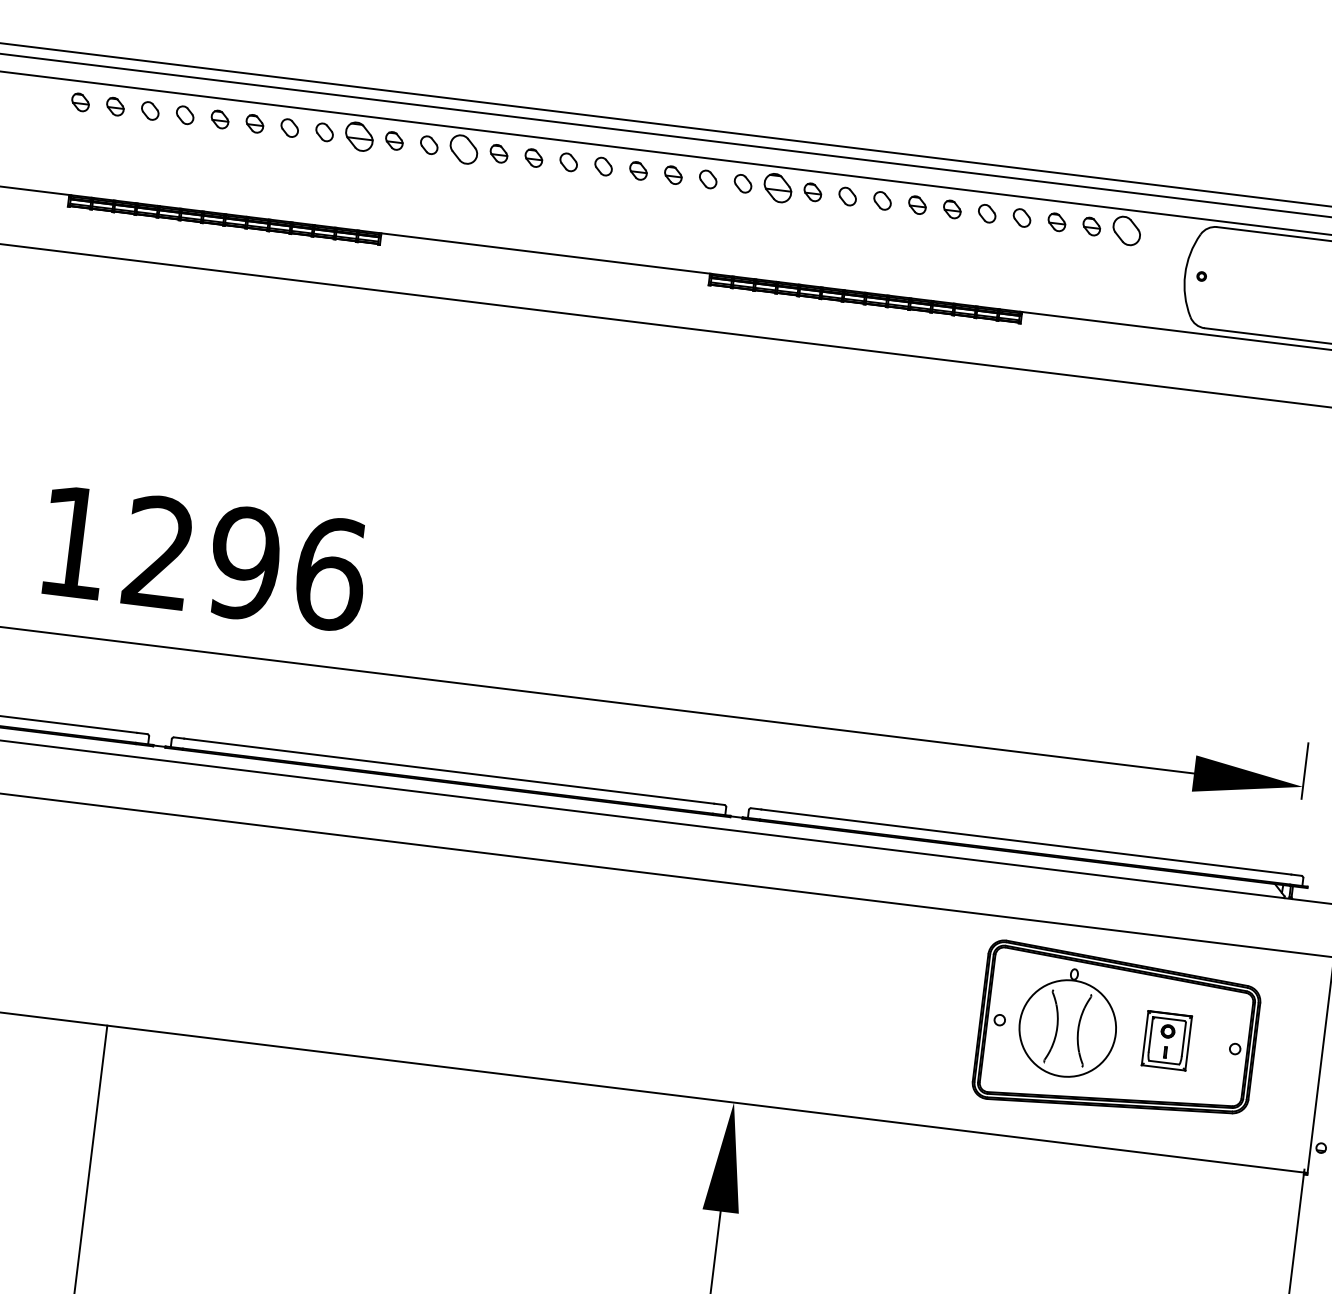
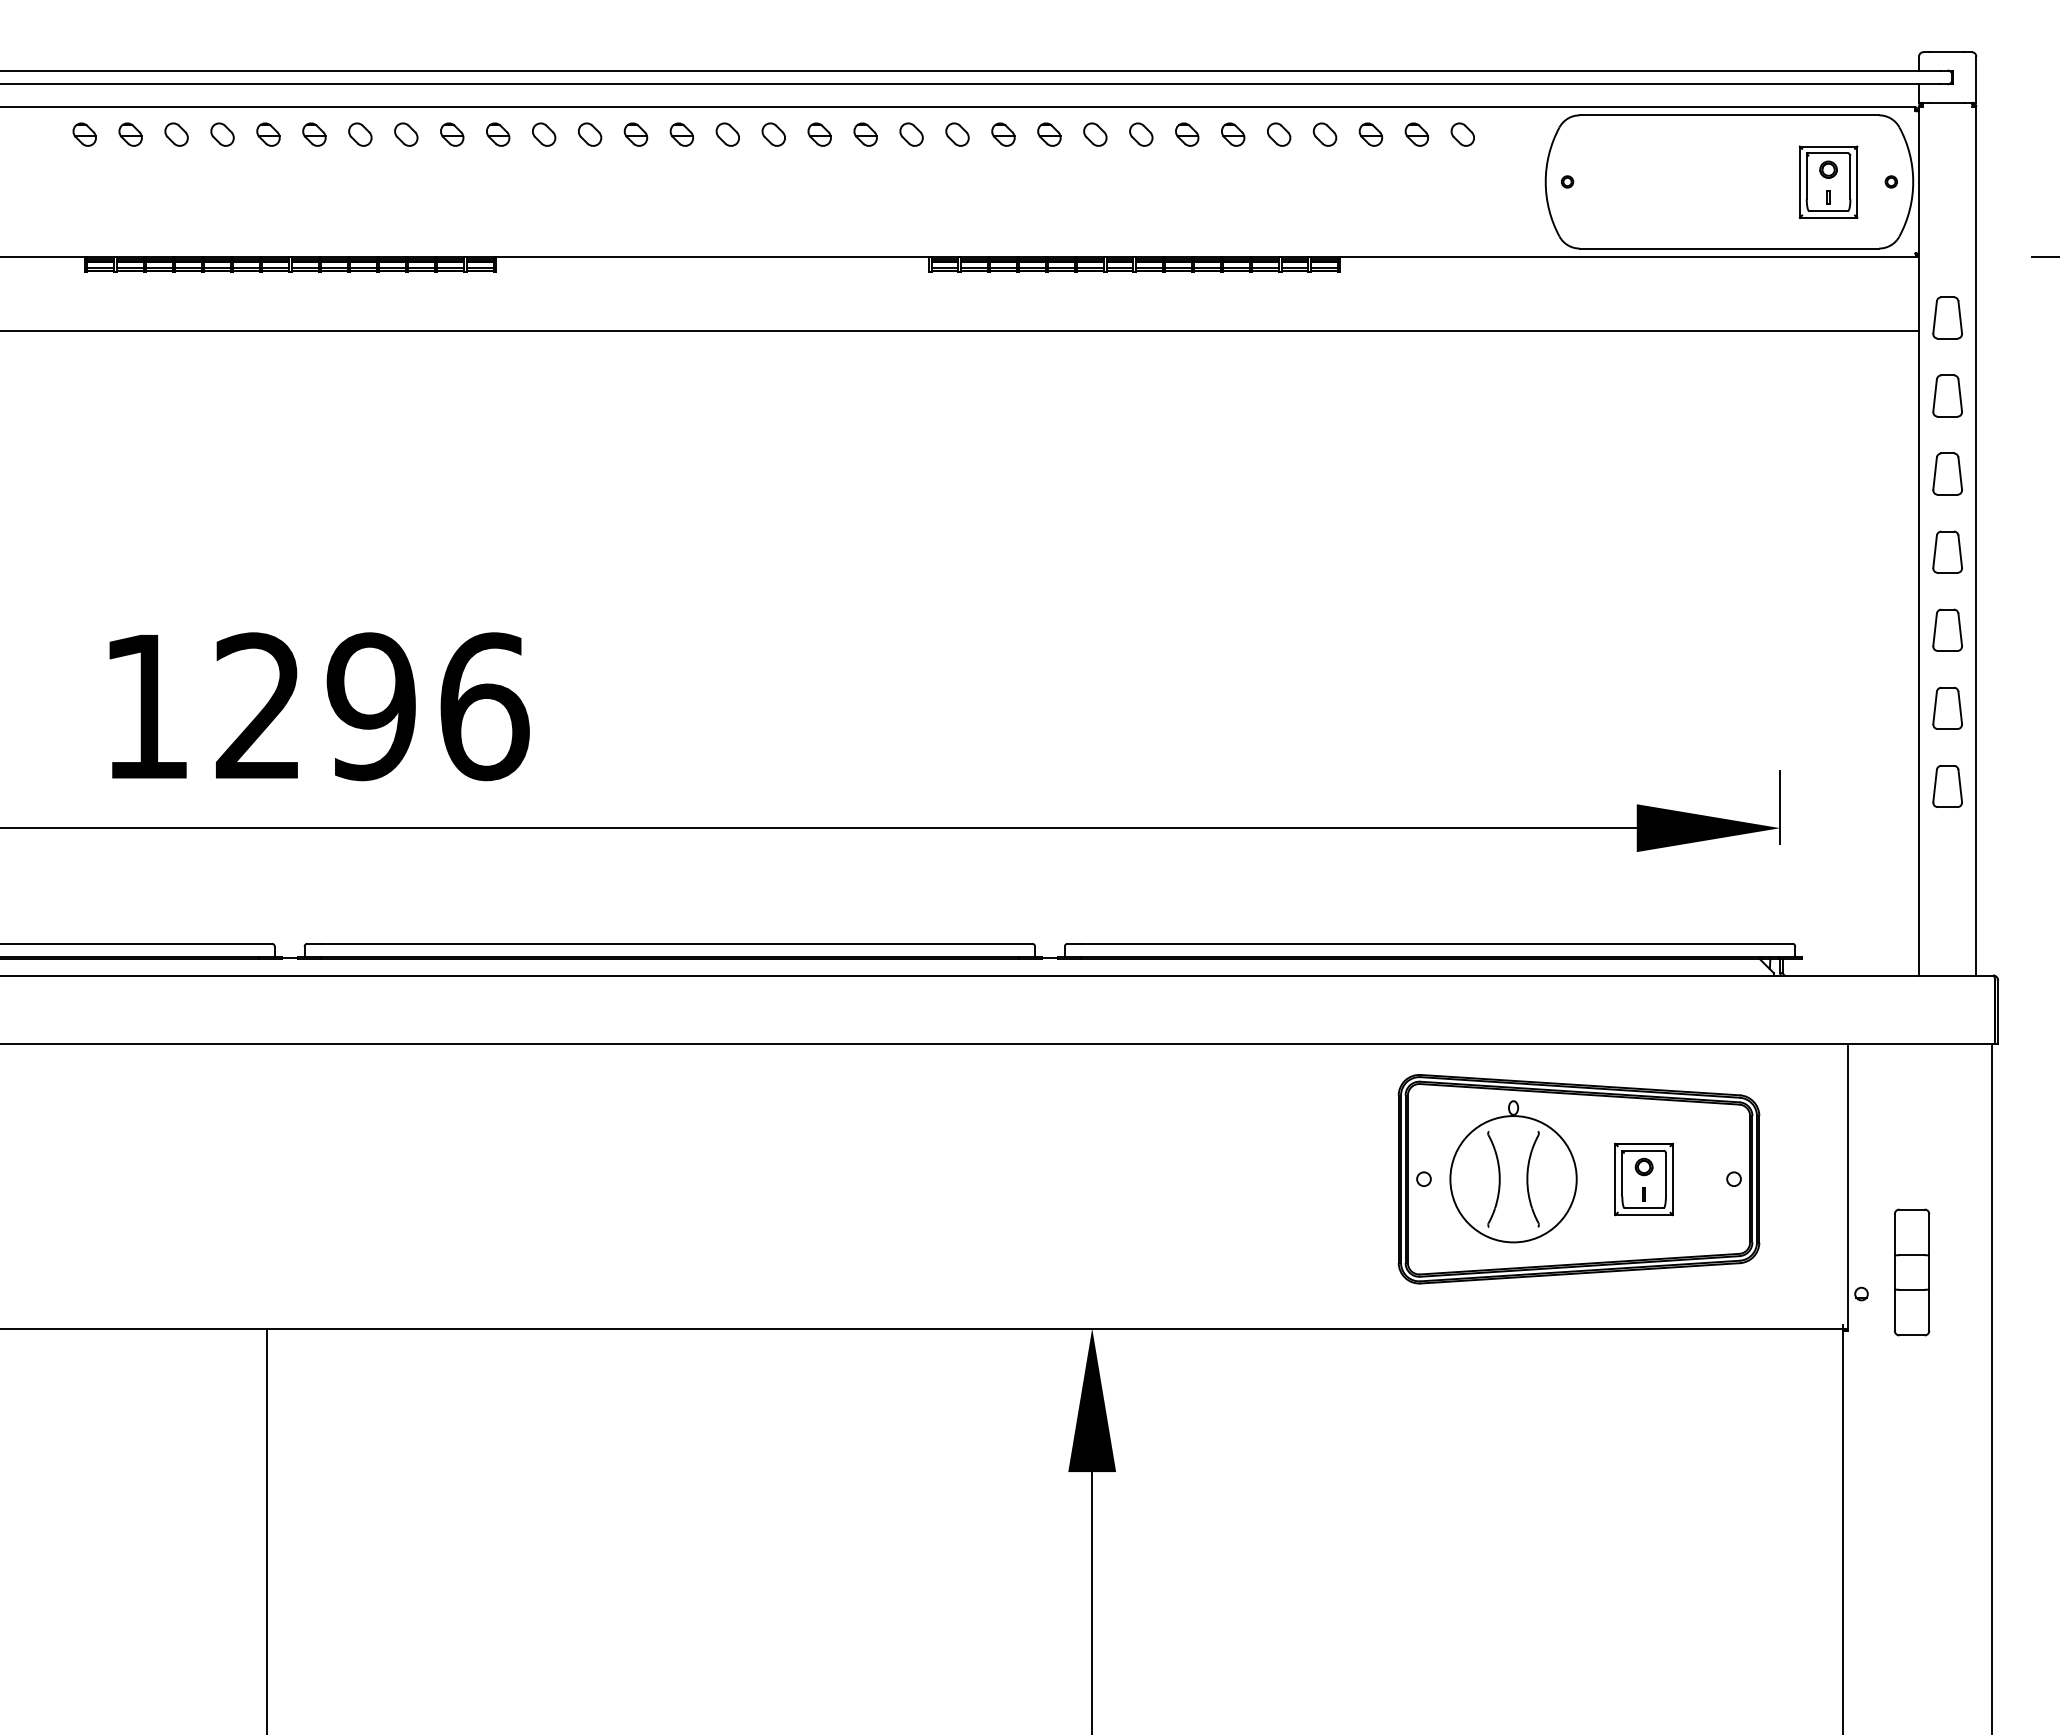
part: (359, 136) -> (452, 134), size x0.62
part: (464, 149) -> (590, 134), size x0.62
part: (777, 187) -> (1003, 134), size x0.62
part: (1126, 230) -> (1462, 134), size x0.62

